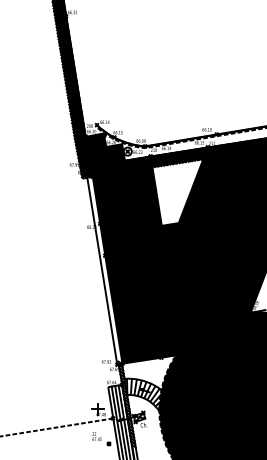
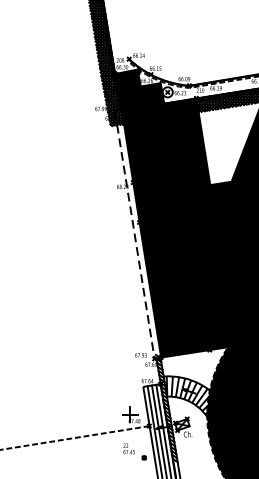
line: (102, 269) -> (136, 239), solid -> dashed

